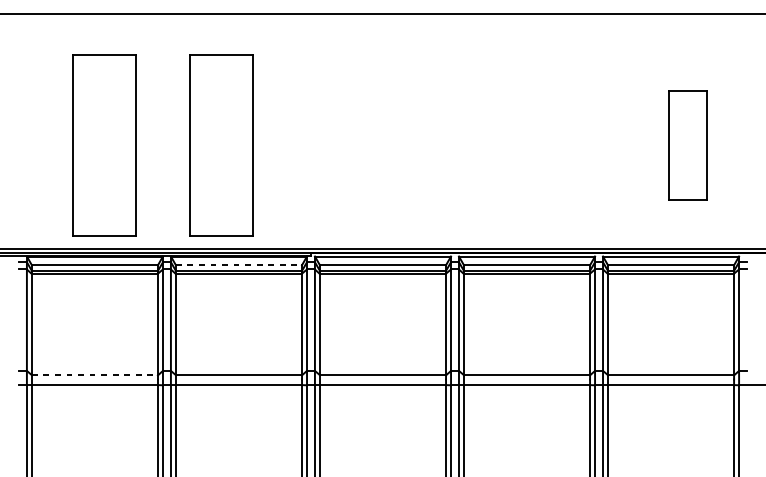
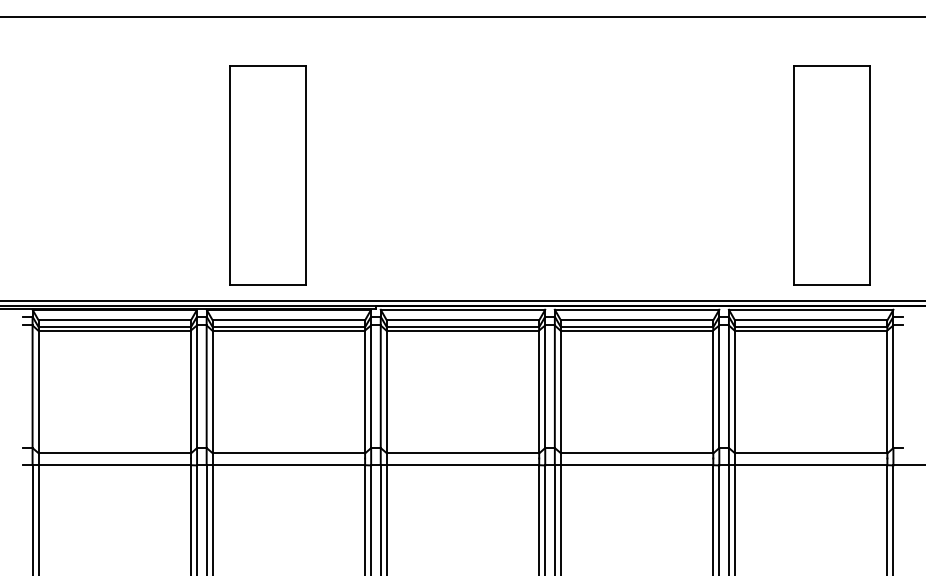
part: (103, 145) -> (125, 175), removed
part: (687, 145) -> (831, 175), size x1.67
line: (239, 265) -> (289, 320), dashed -> solid
line: (95, 375) -> (115, 453), dashed -> solid

